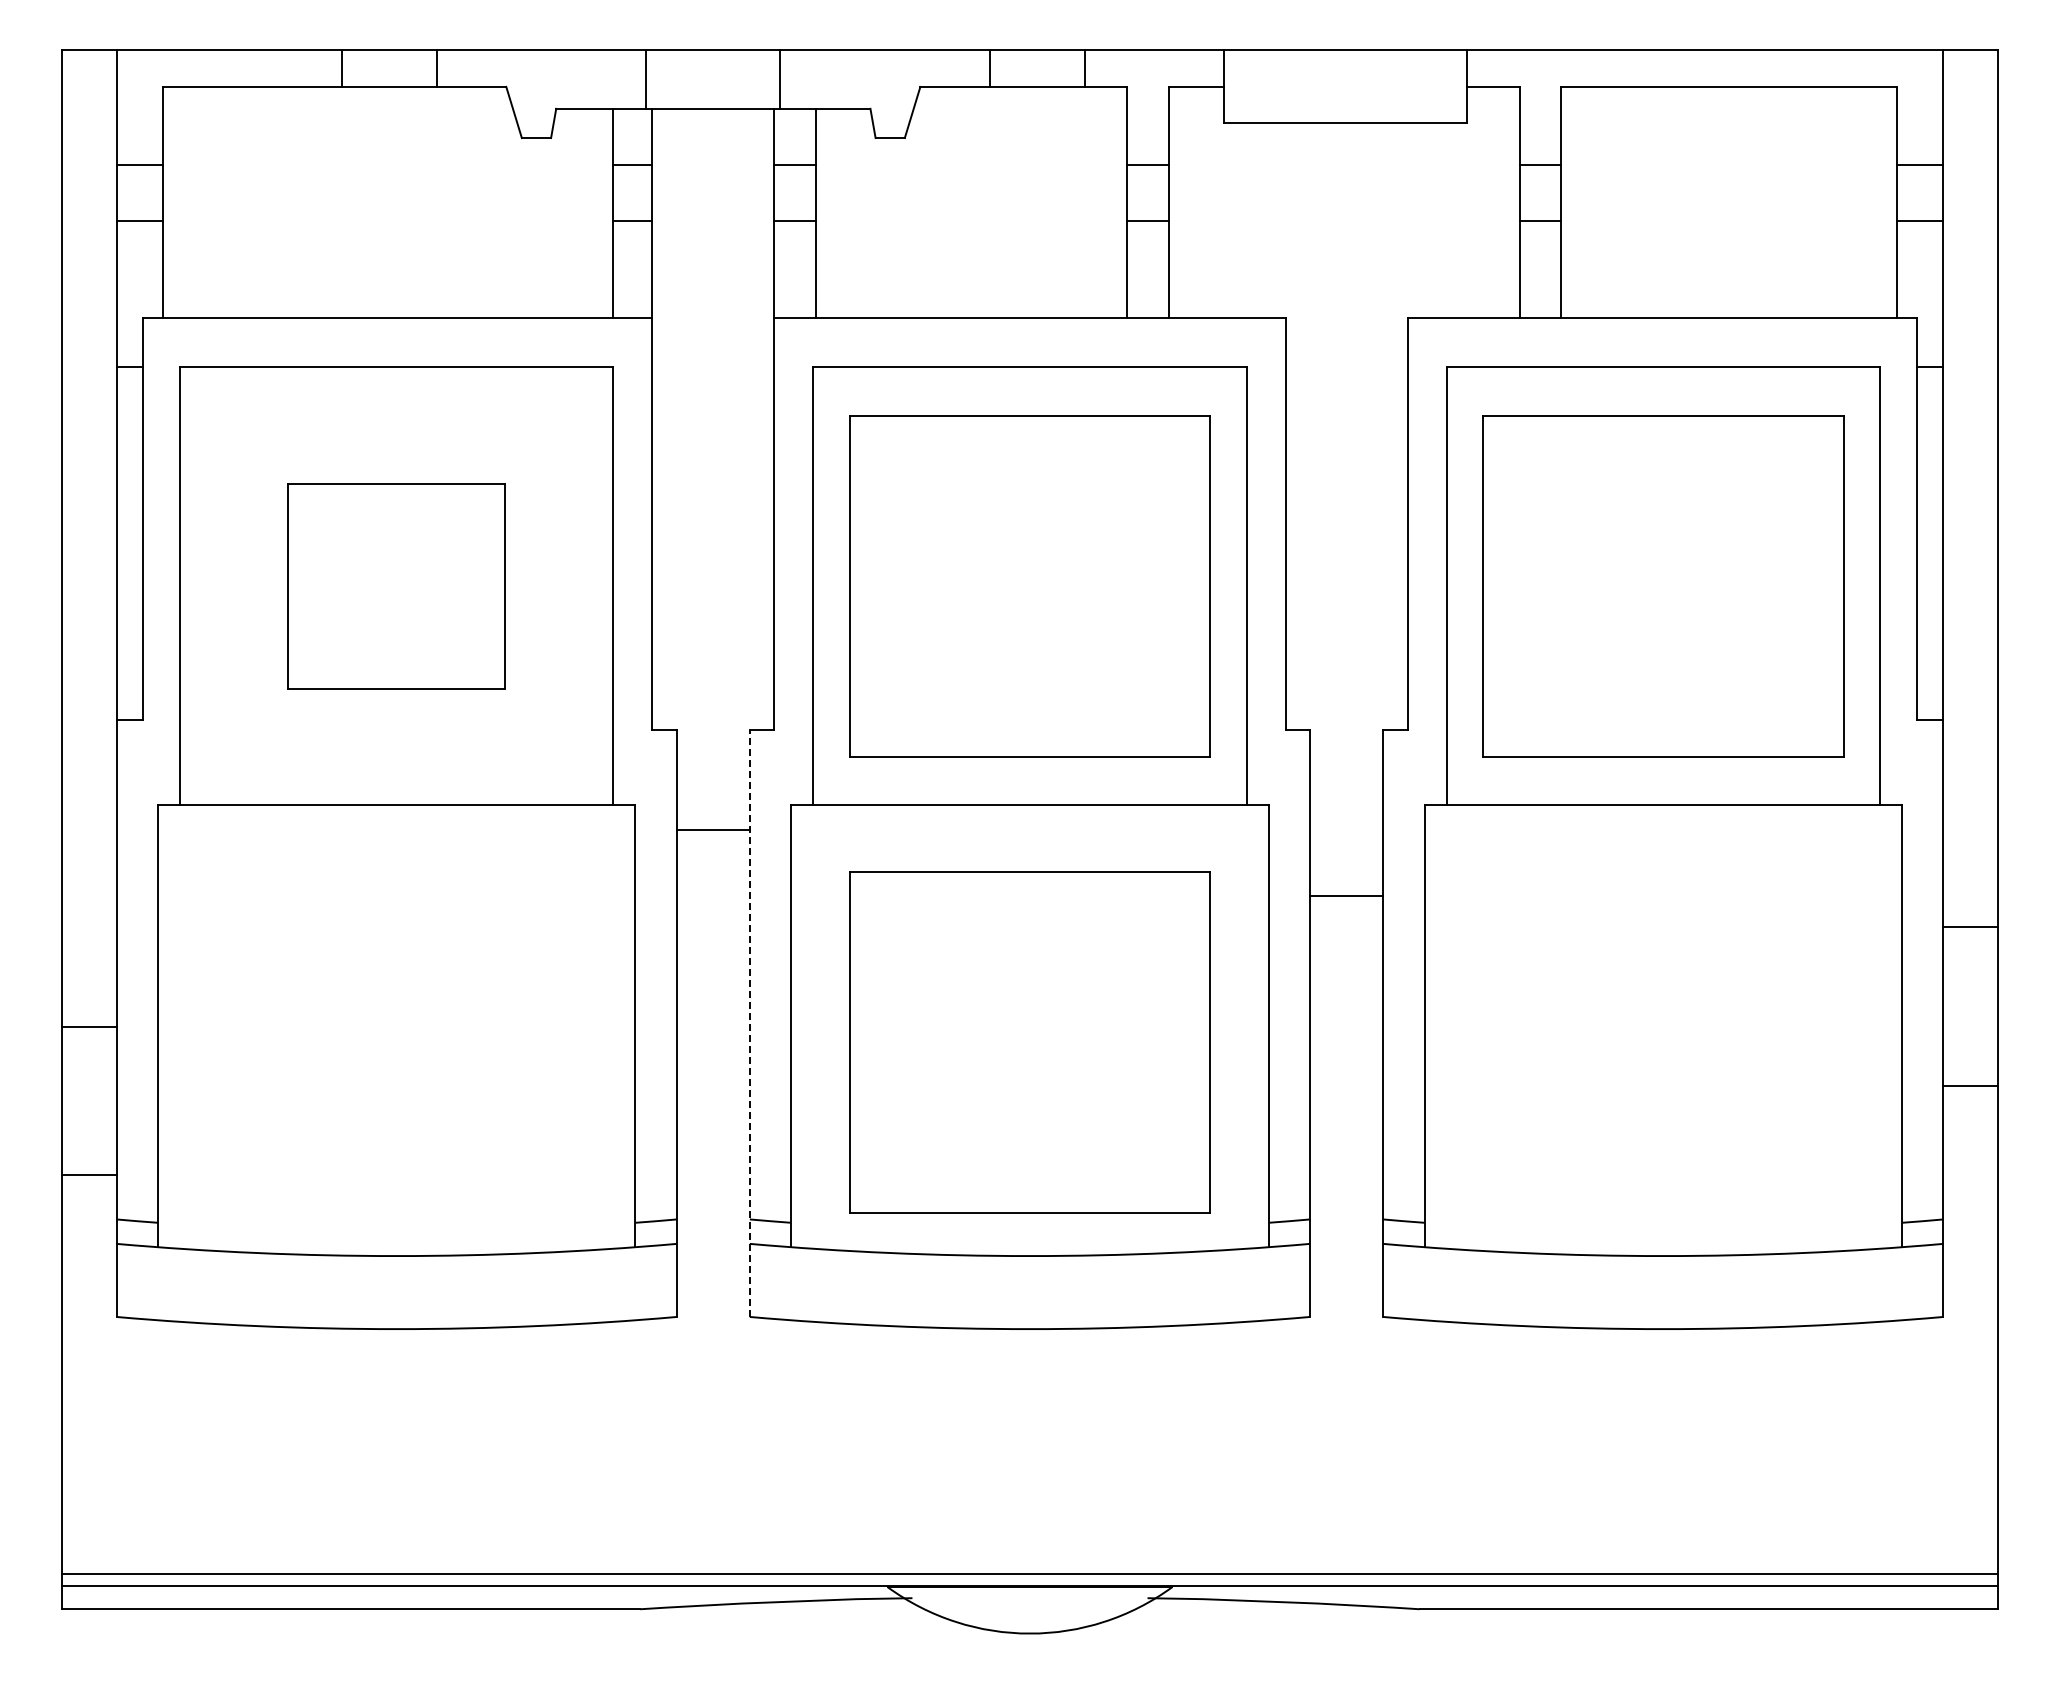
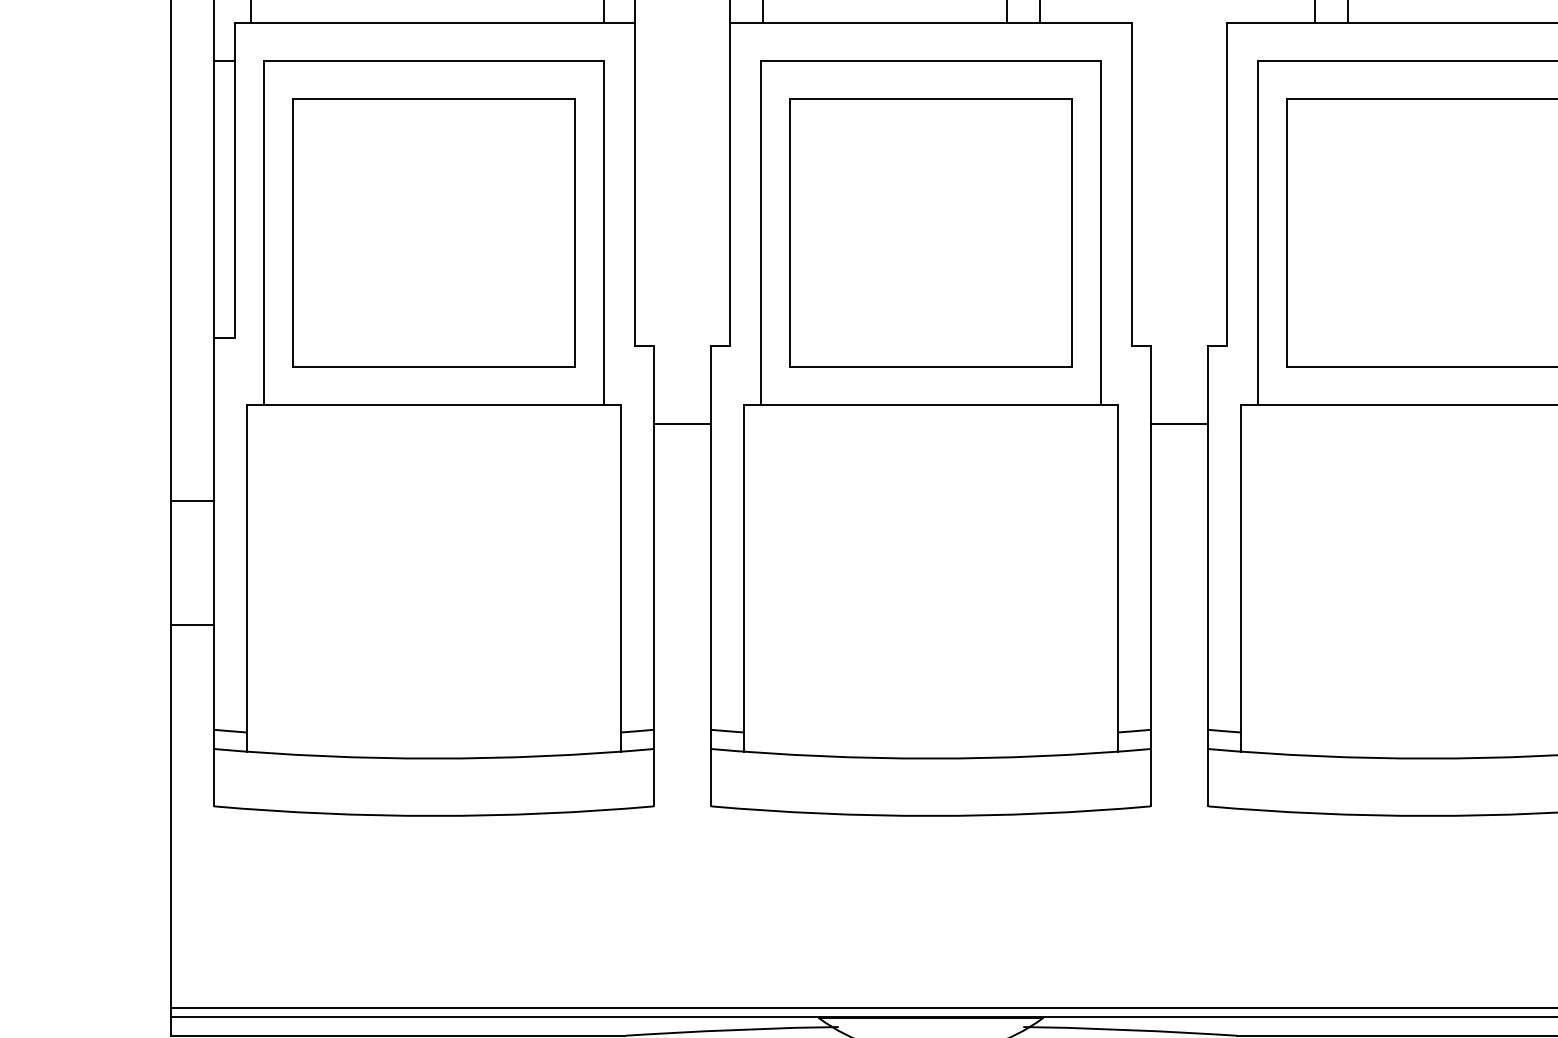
part: (396, 586) -> (433, 233), size x1.67
line: (1346, 895) -> (1179, 423), moved
line: (749, 1023) -> (710, 576), dashed -> solid
line: (88, 1027) -> (192, 500), moved
part: (1029, 1042) -> (930, 590), removed
line: (88, 1174) -> (192, 624), moved

